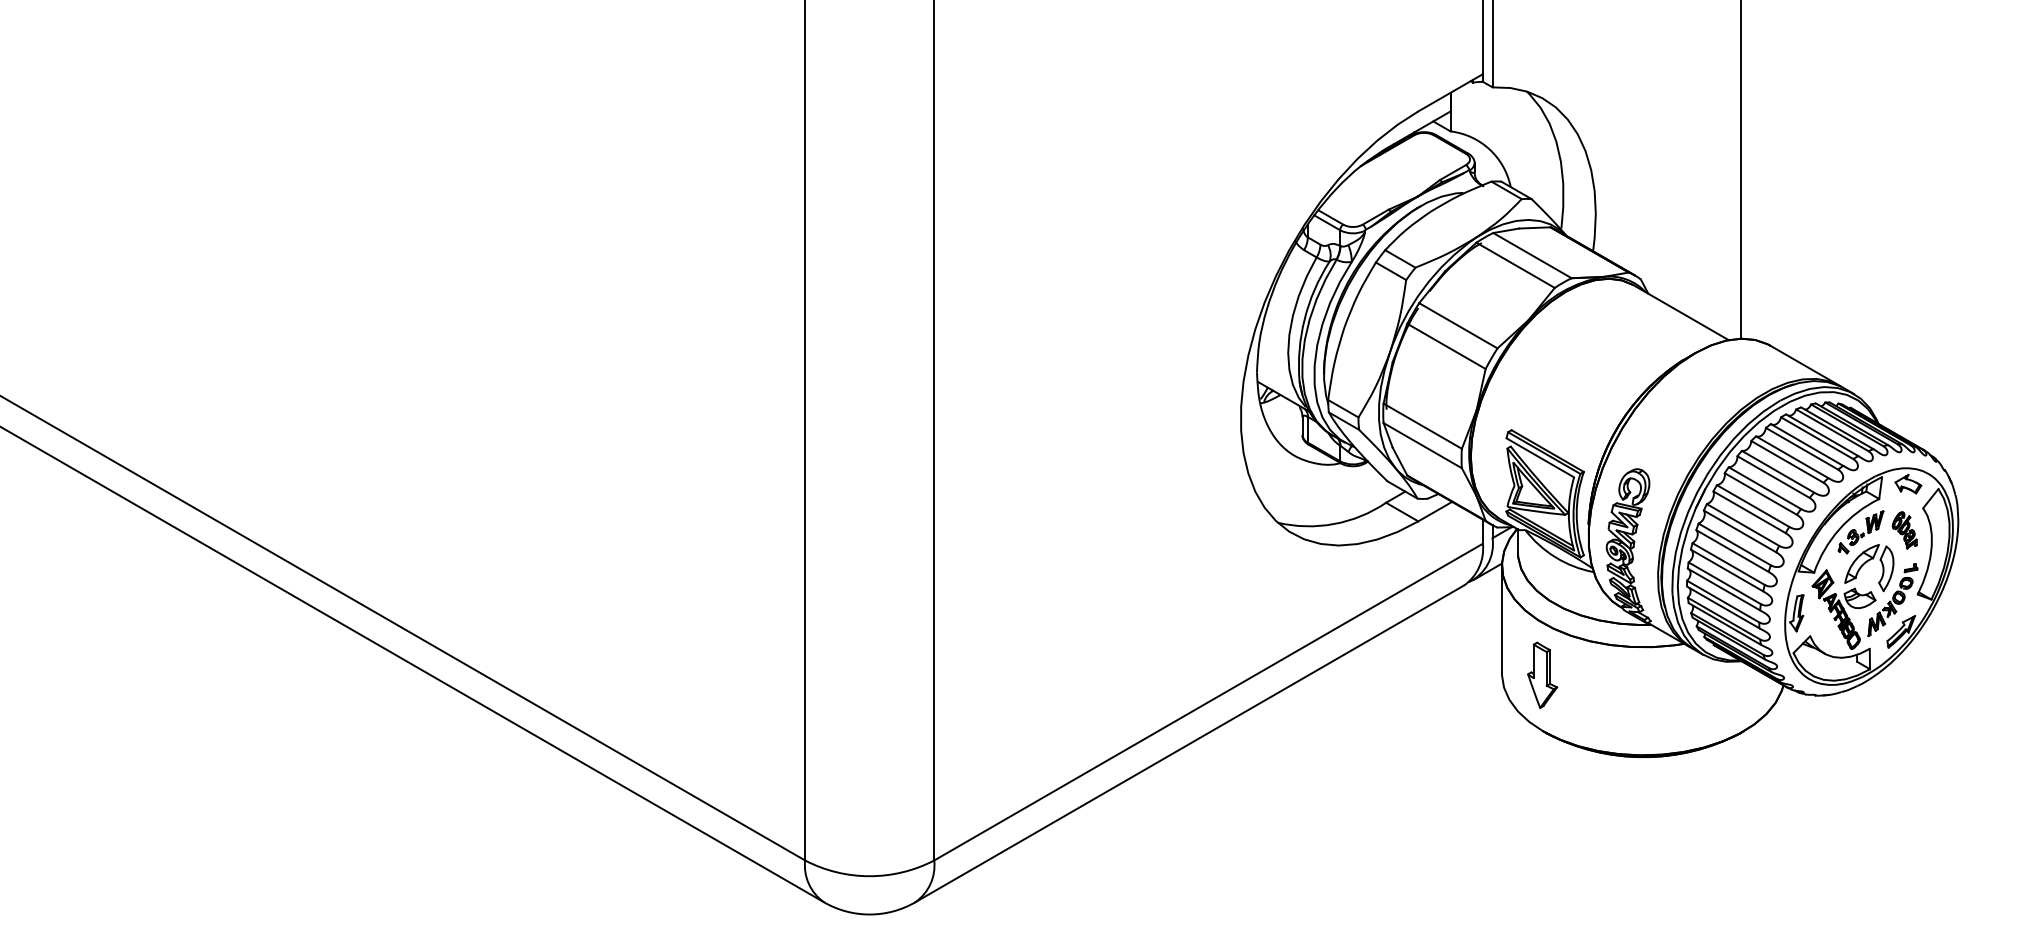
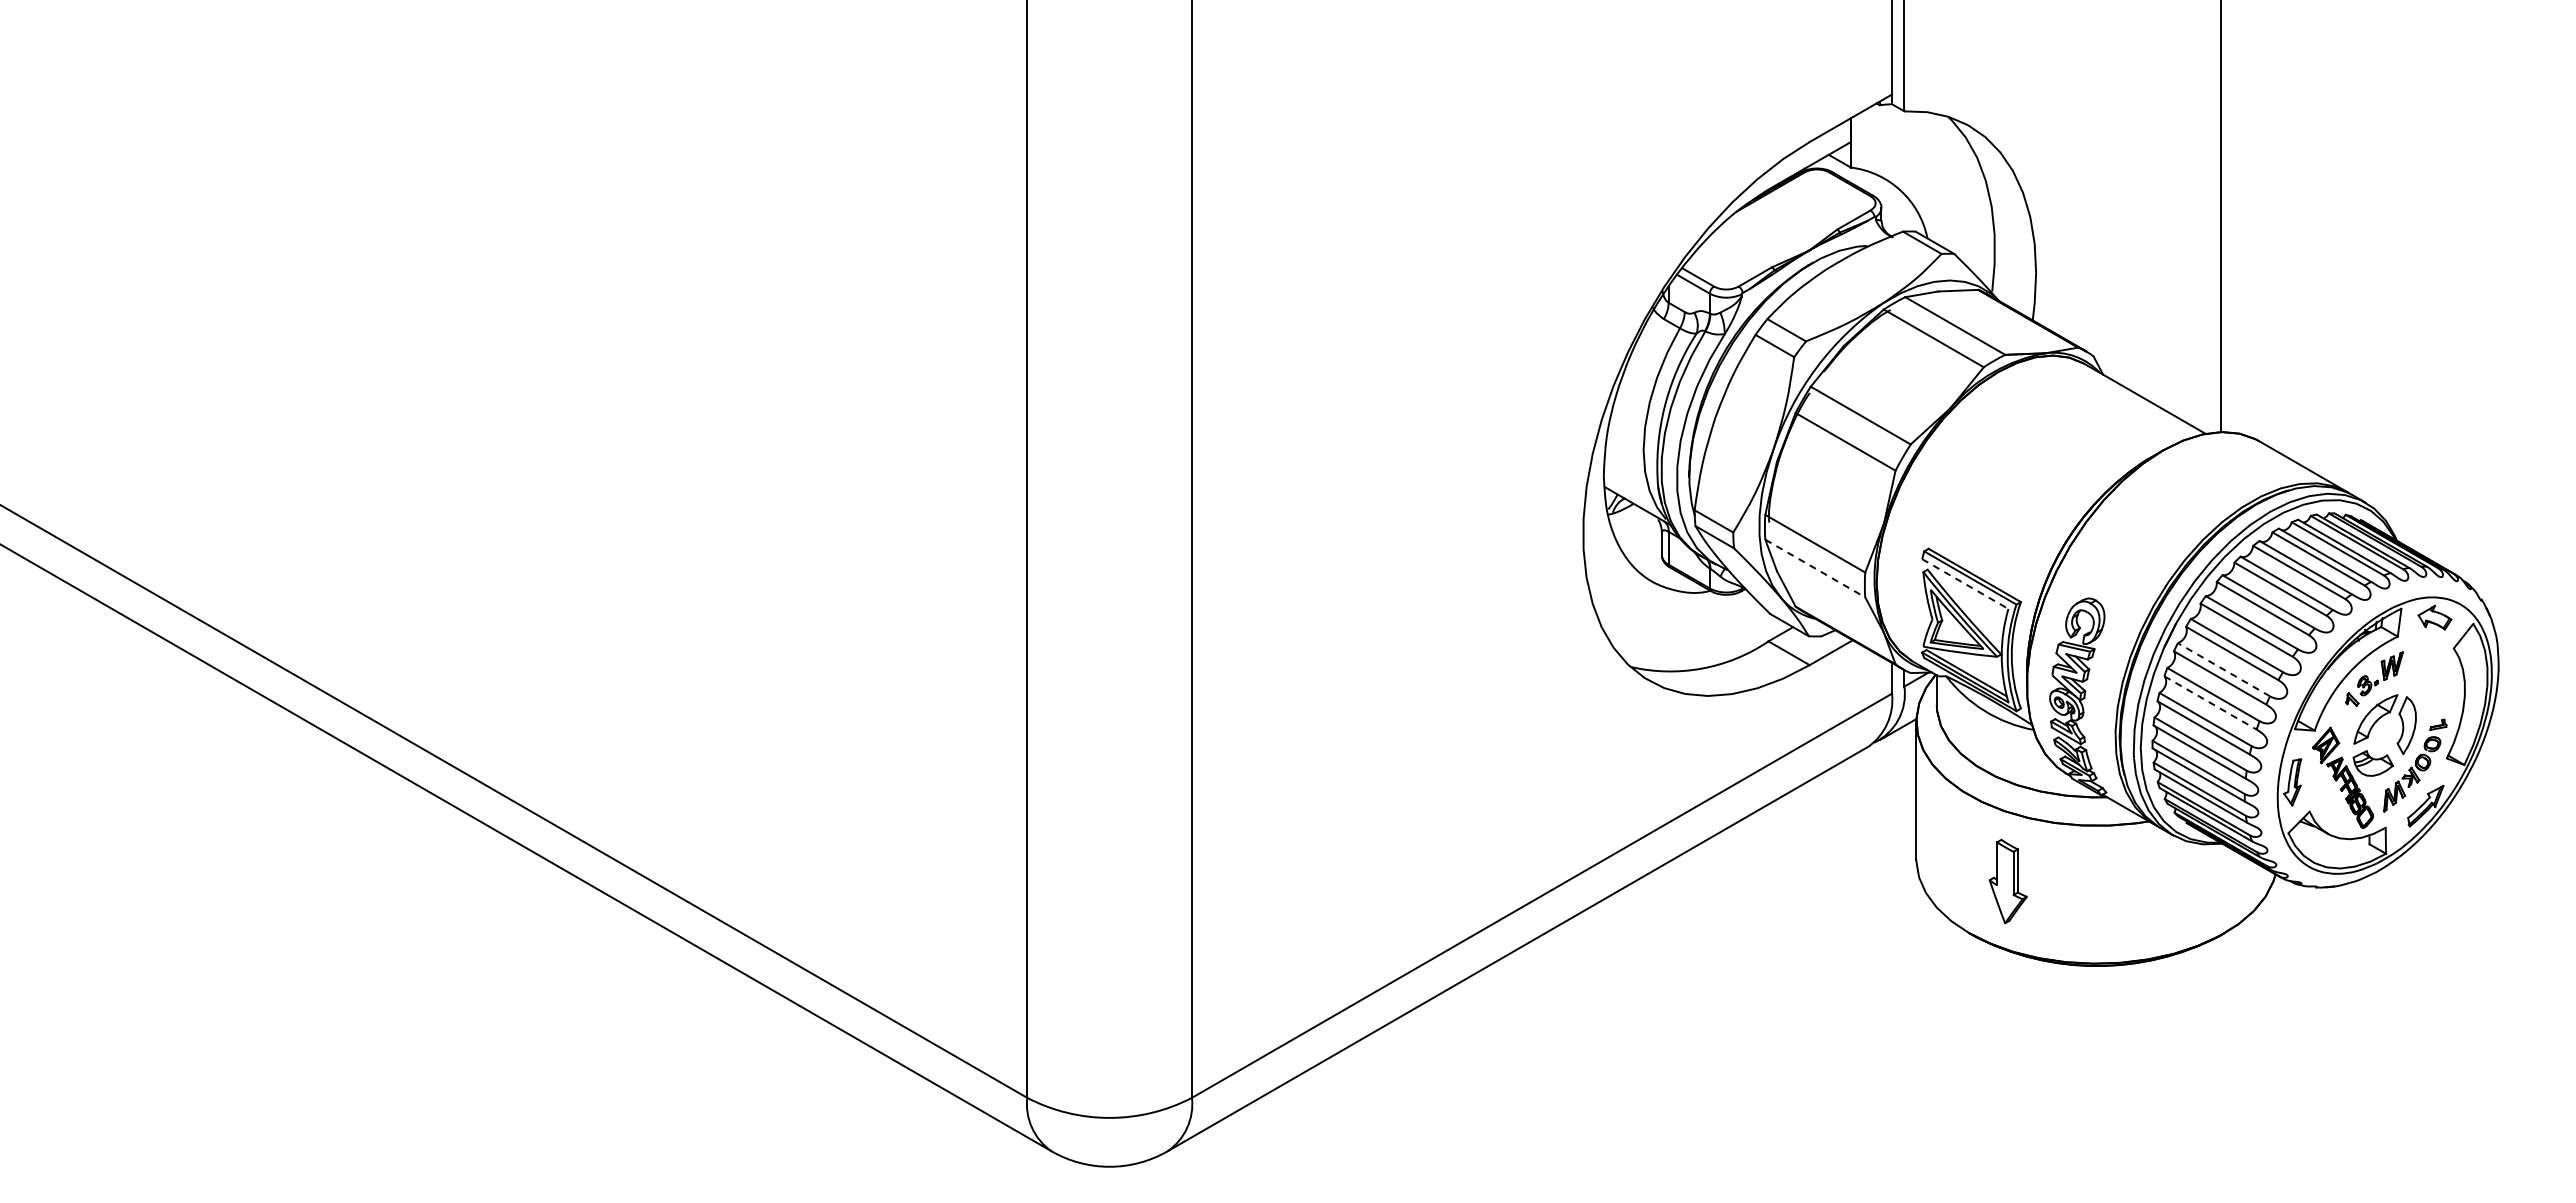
line: (1422, 445) -> (1815, 568), solid -> dashed
line: (1540, 458) -> (1965, 584), solid -> dashed
line: (1742, 524) -> (2223, 669), solid -> dashed
part: (1904, 530) -> (2430, 676), removed
line: (1732, 551) -> (2210, 703), solid -> dashed
part: (1542, 675) -> (2007, 881), moved

